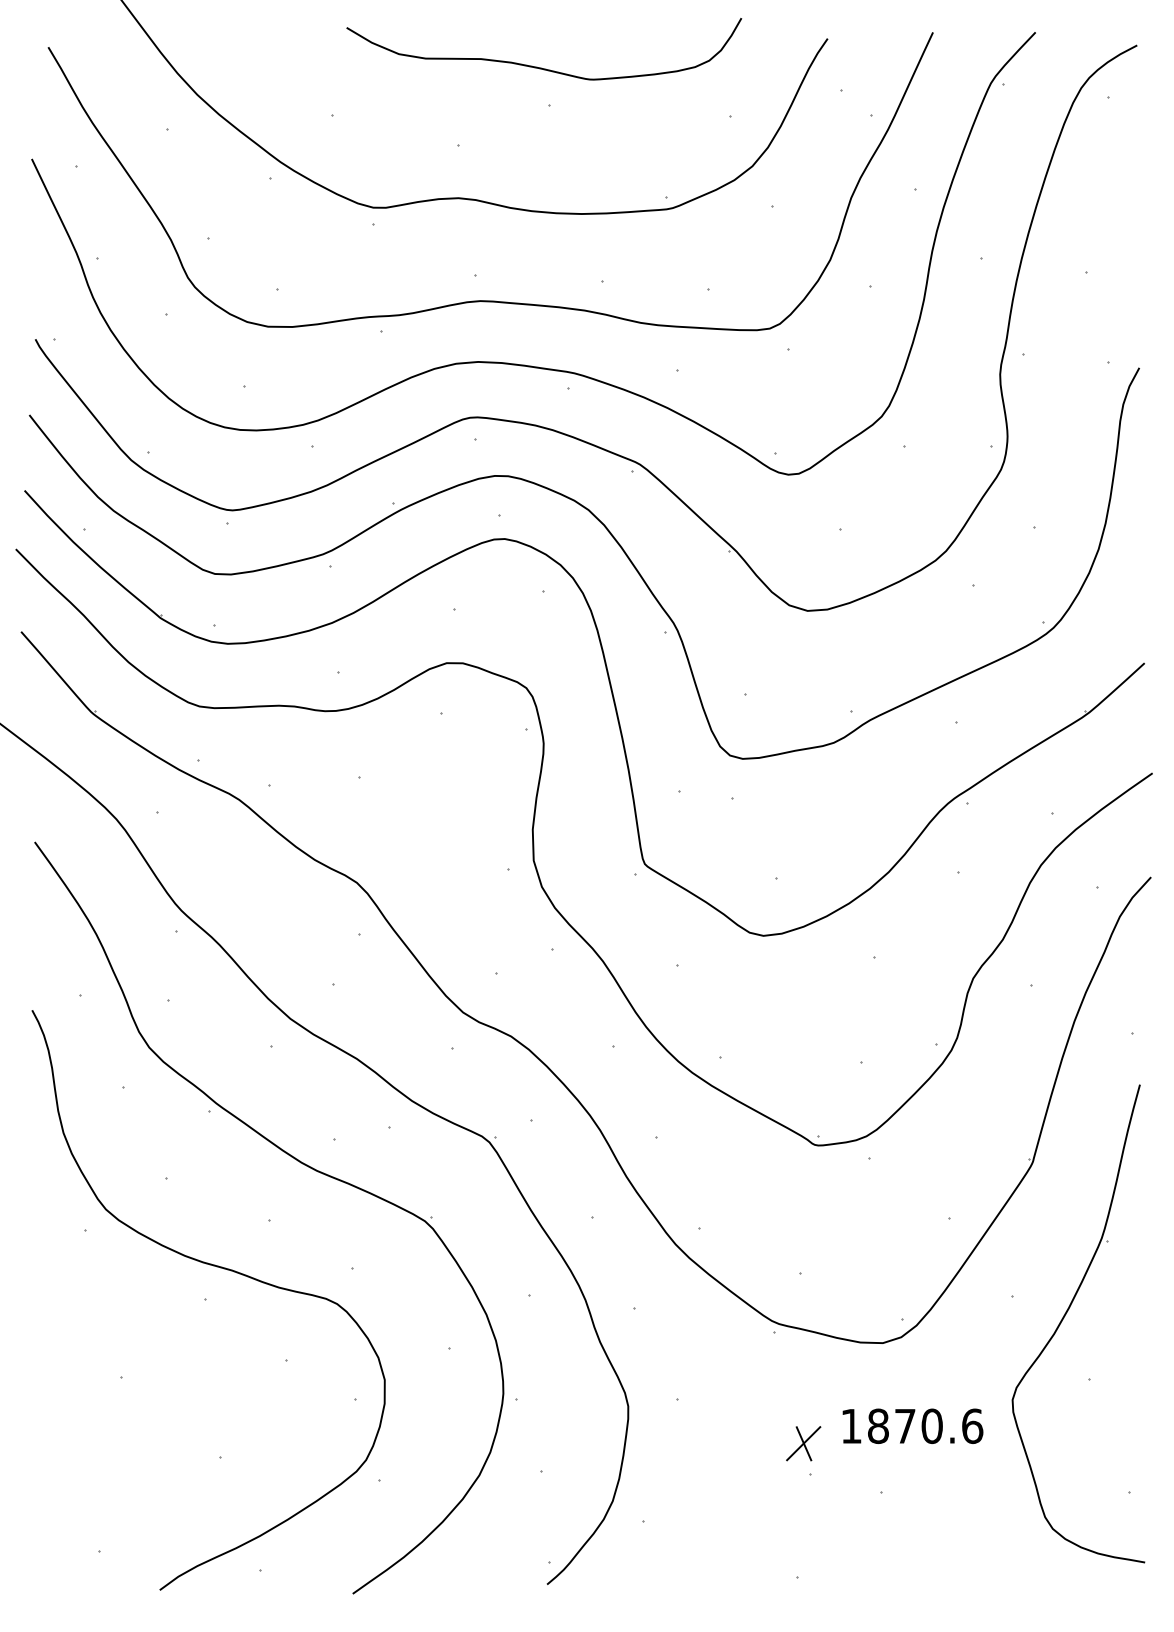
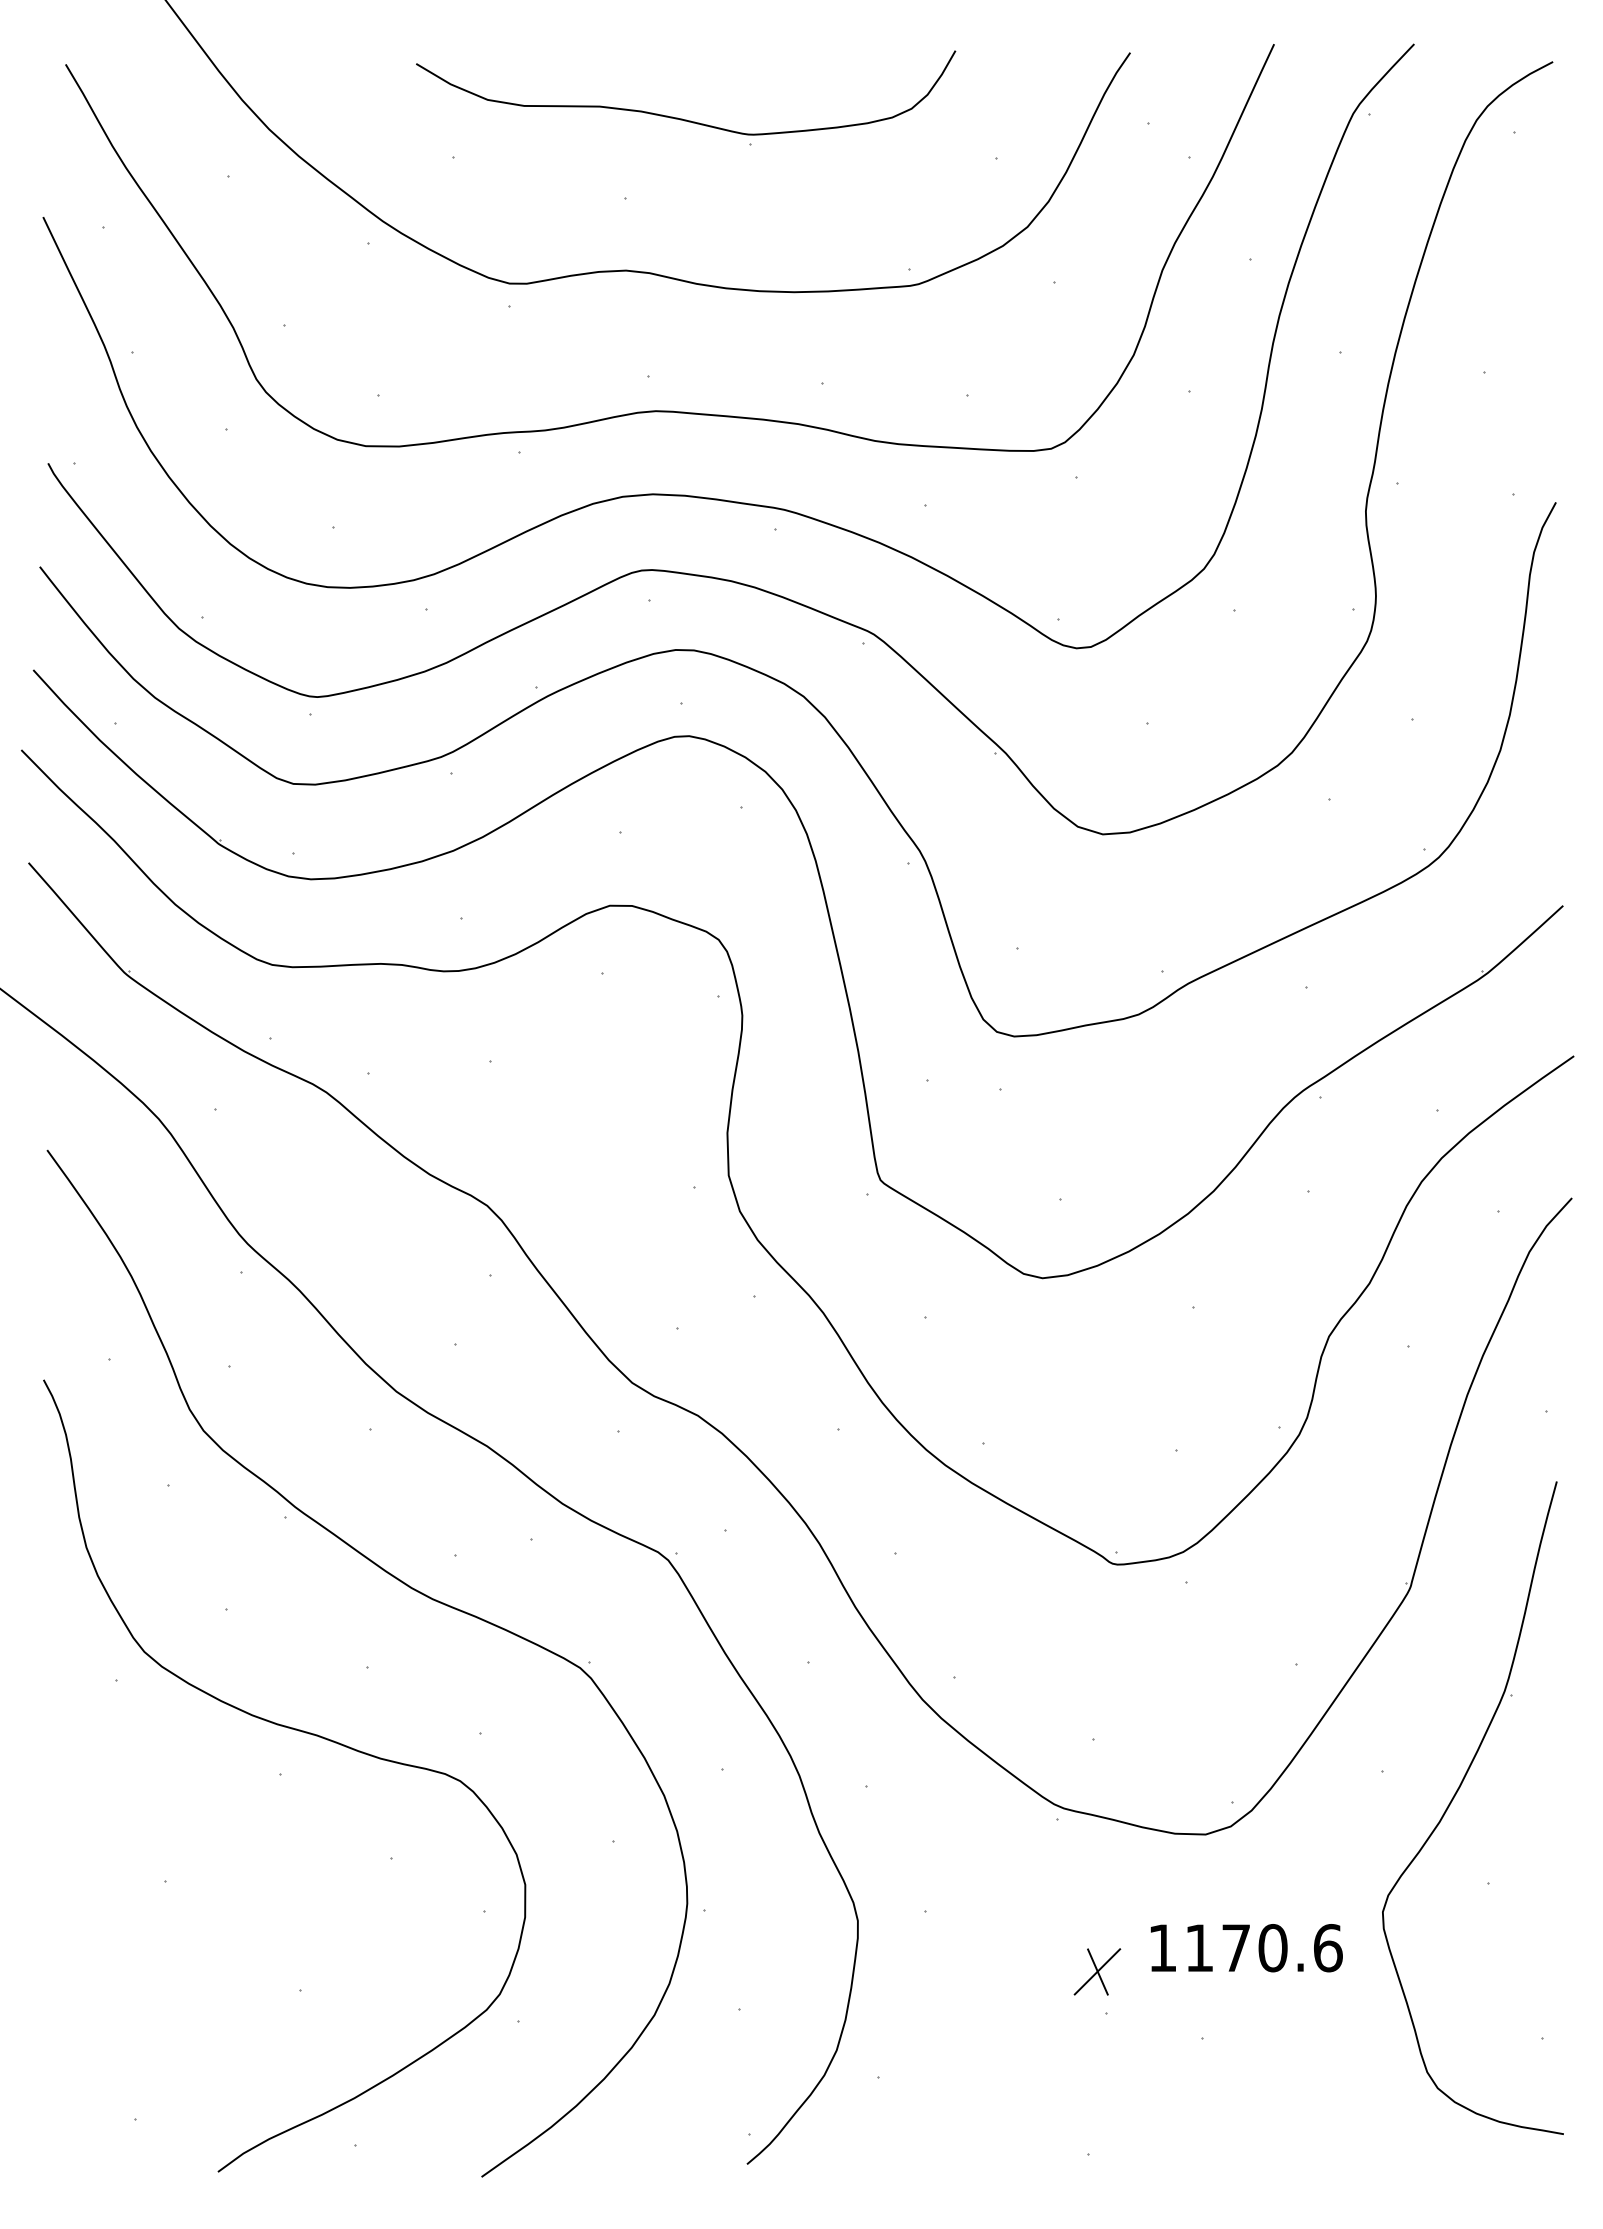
curve: (541, 67) -> (682, 118), moved
text: (878, 1426) -> (1199, 1948), 1870.6 -> 1170.6

